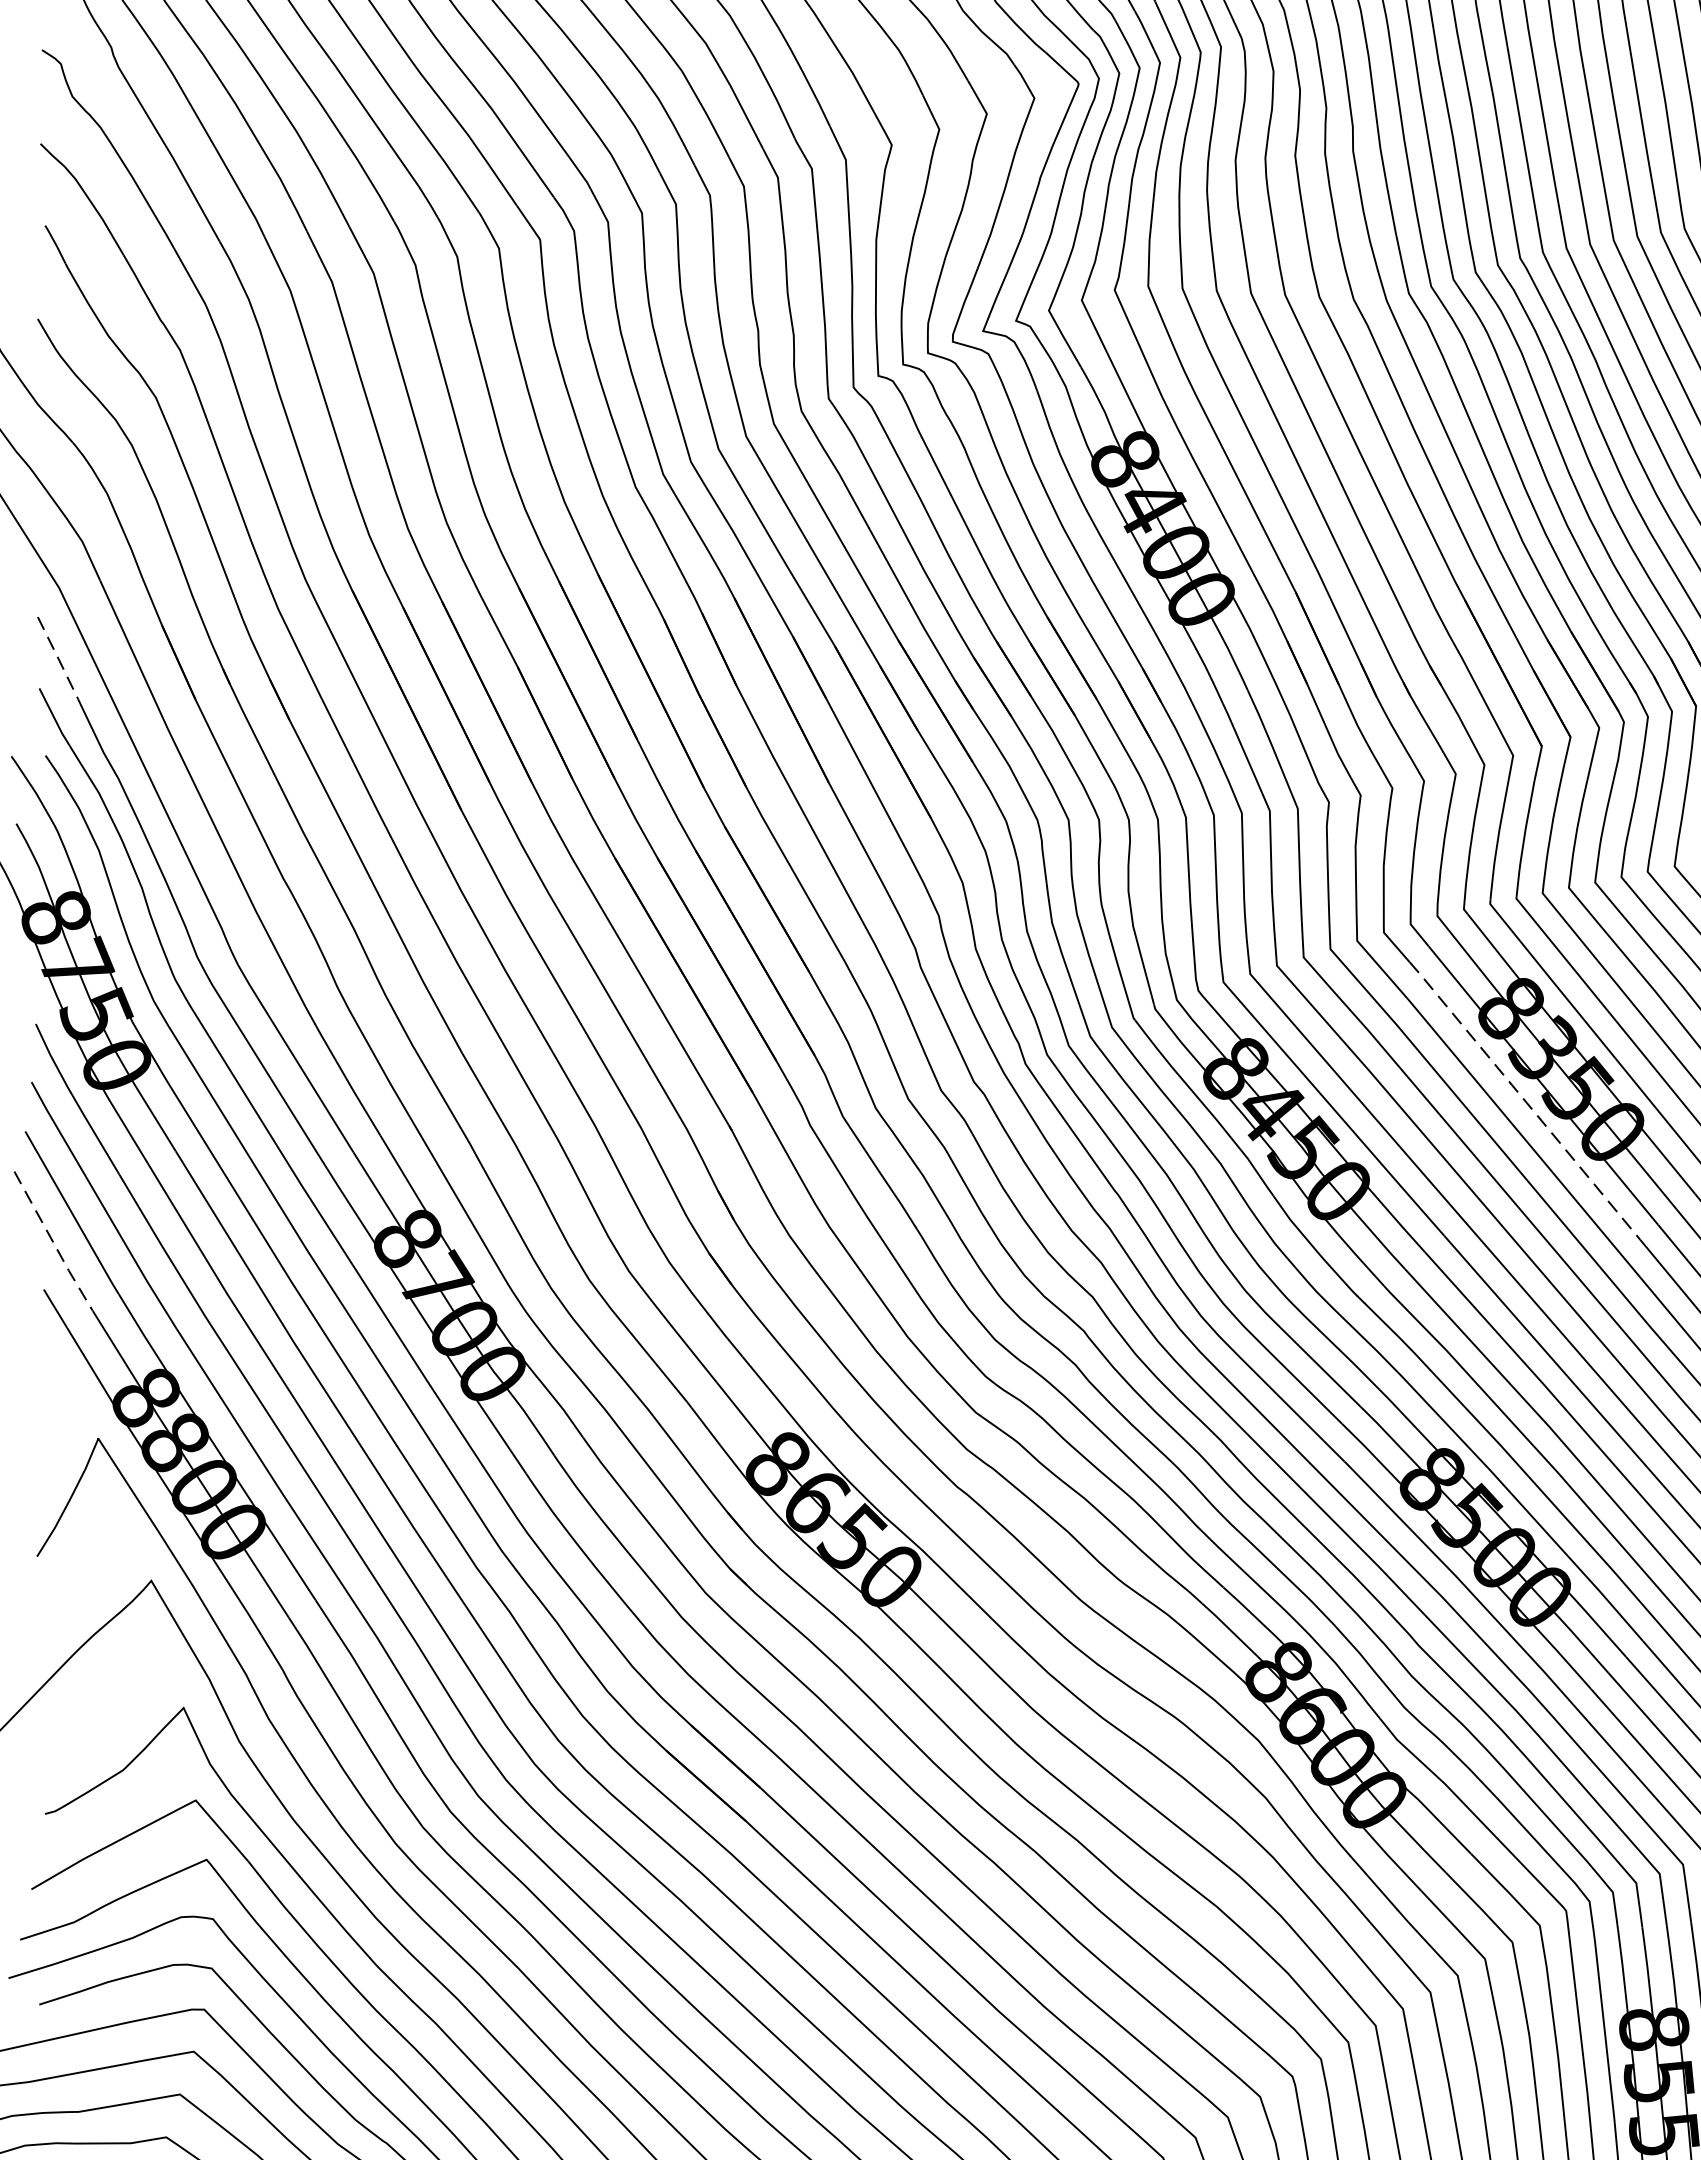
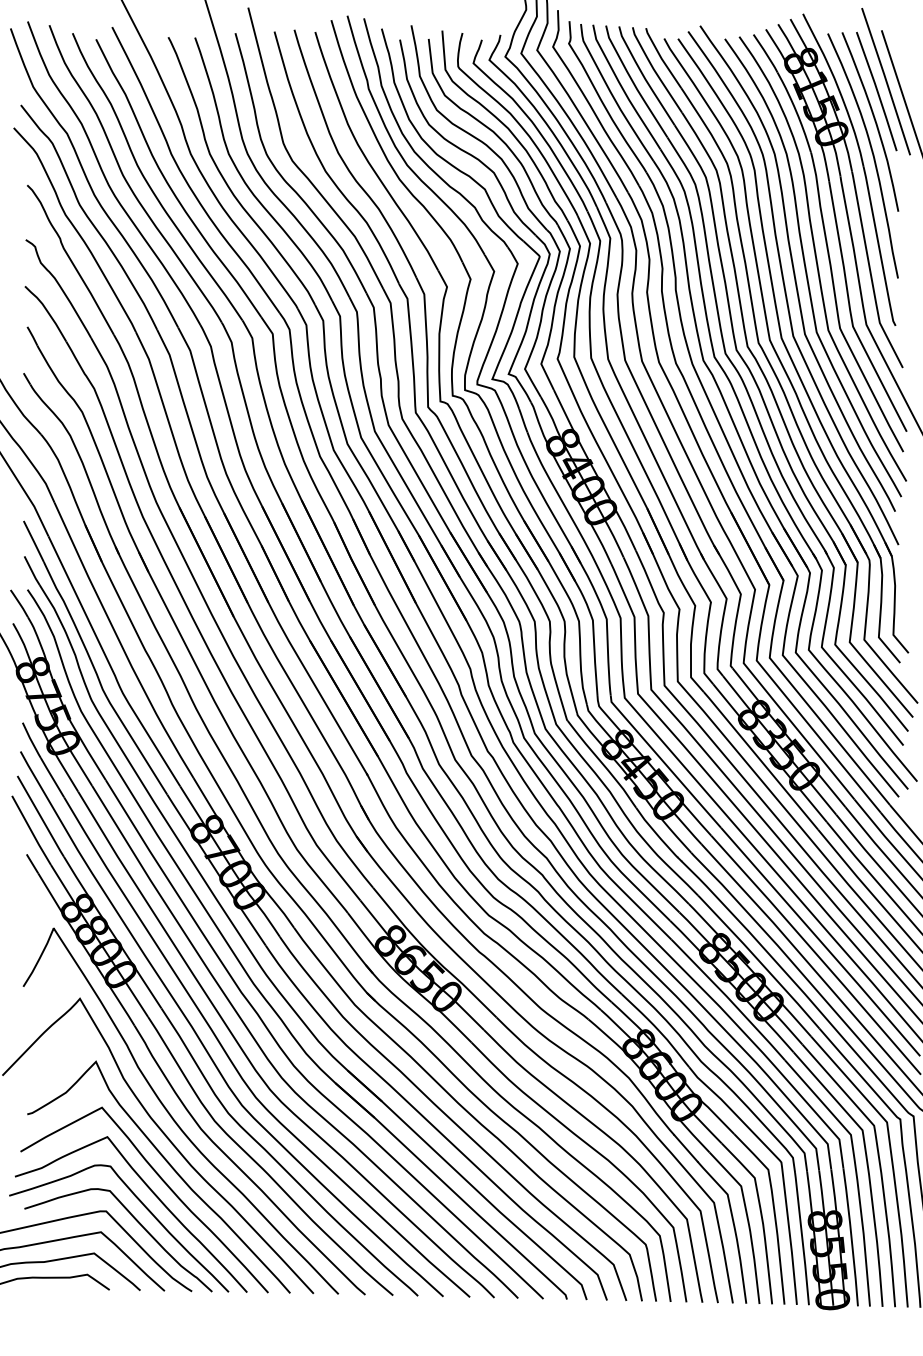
line: (59, 658) -> (34, 541), dashed -> solid
line: (1523, 1100) -> (760, 760), dashed -> solid
line: (55, 1245) -> (32, 832), dashed -> solid

